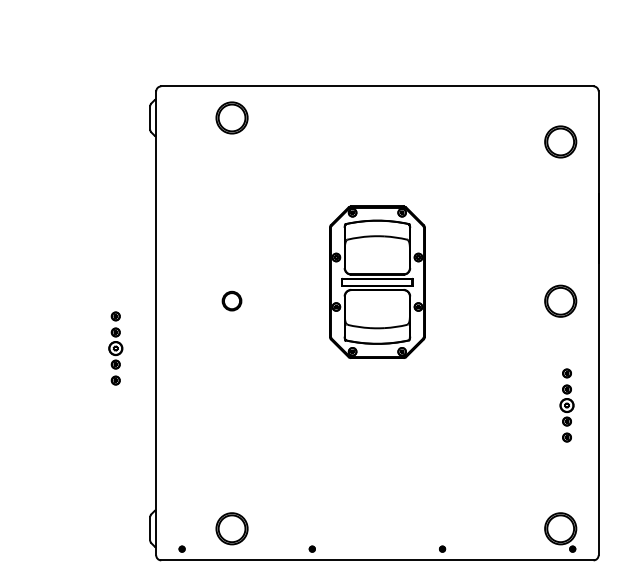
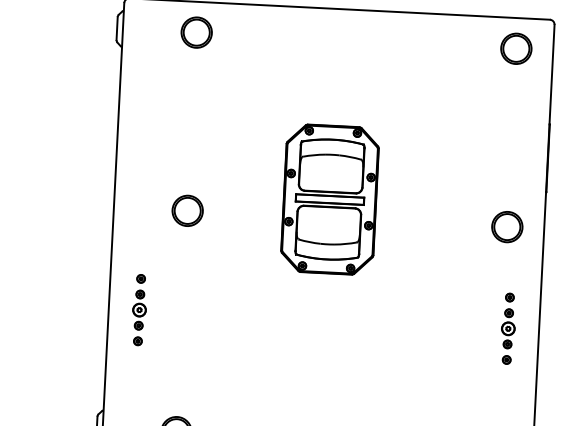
part: (560, 141) -> (516, 48), moved
part: (231, 300) -> (187, 210), size x1.67
part: (115, 348) -> (139, 310), moved

